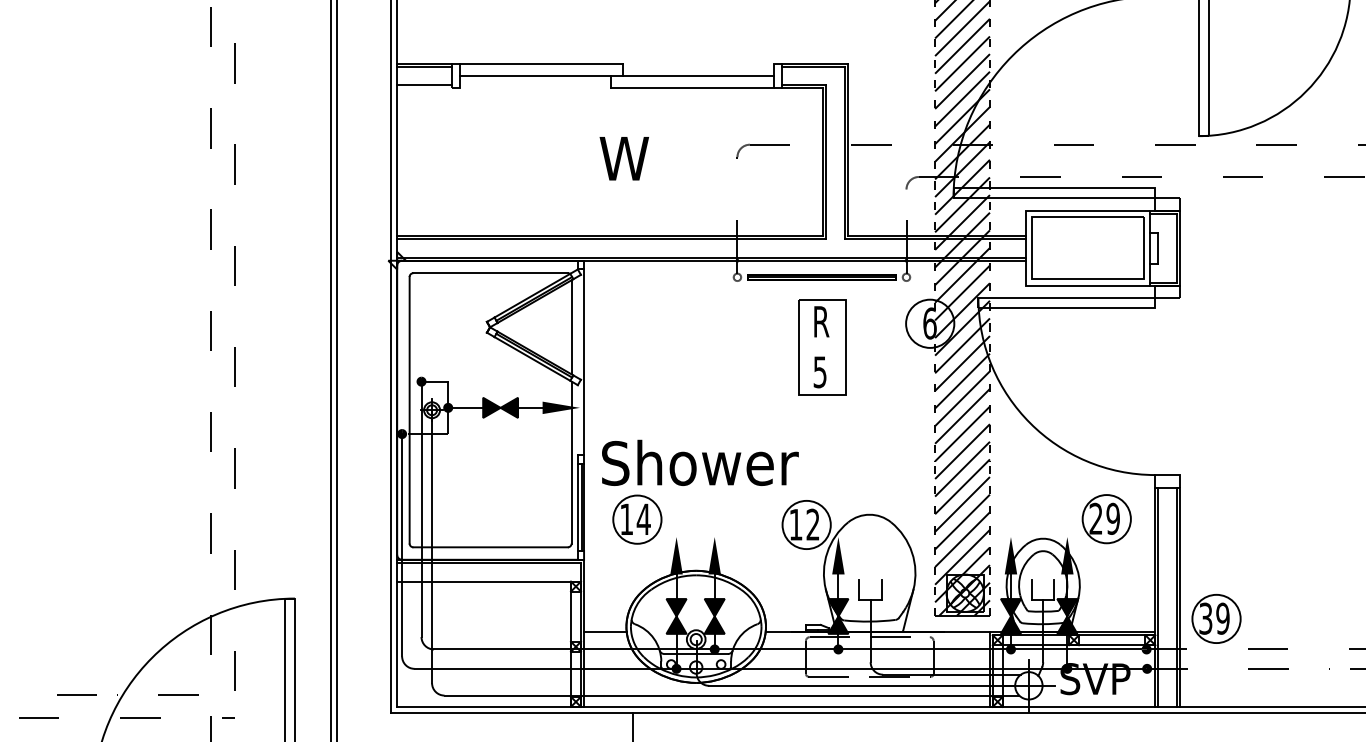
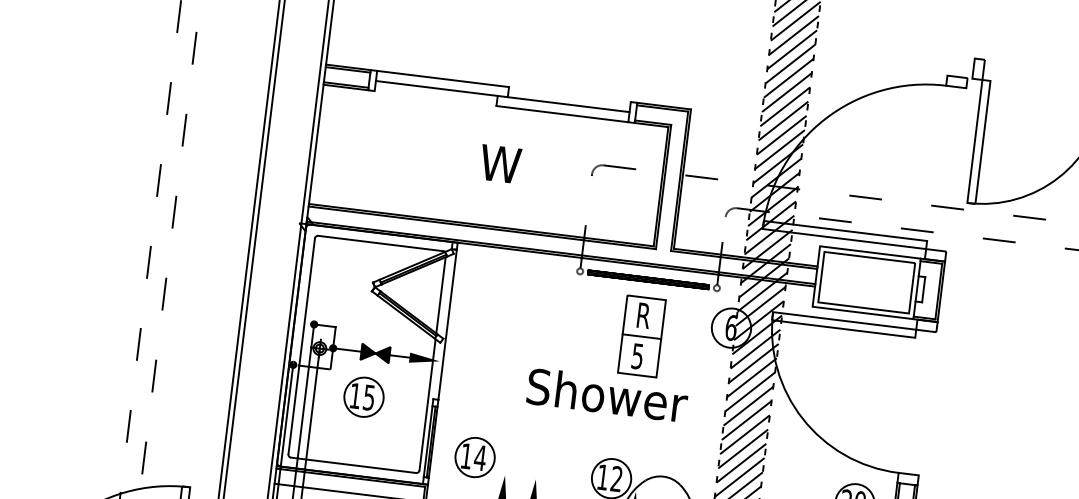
line: (424, 88) -> (345, 87), added
line: (822, 347) -> (641, 336), added
part: (493, 462) -> (364, 396), added
text: (700, 462) -> (607, 394), moved

